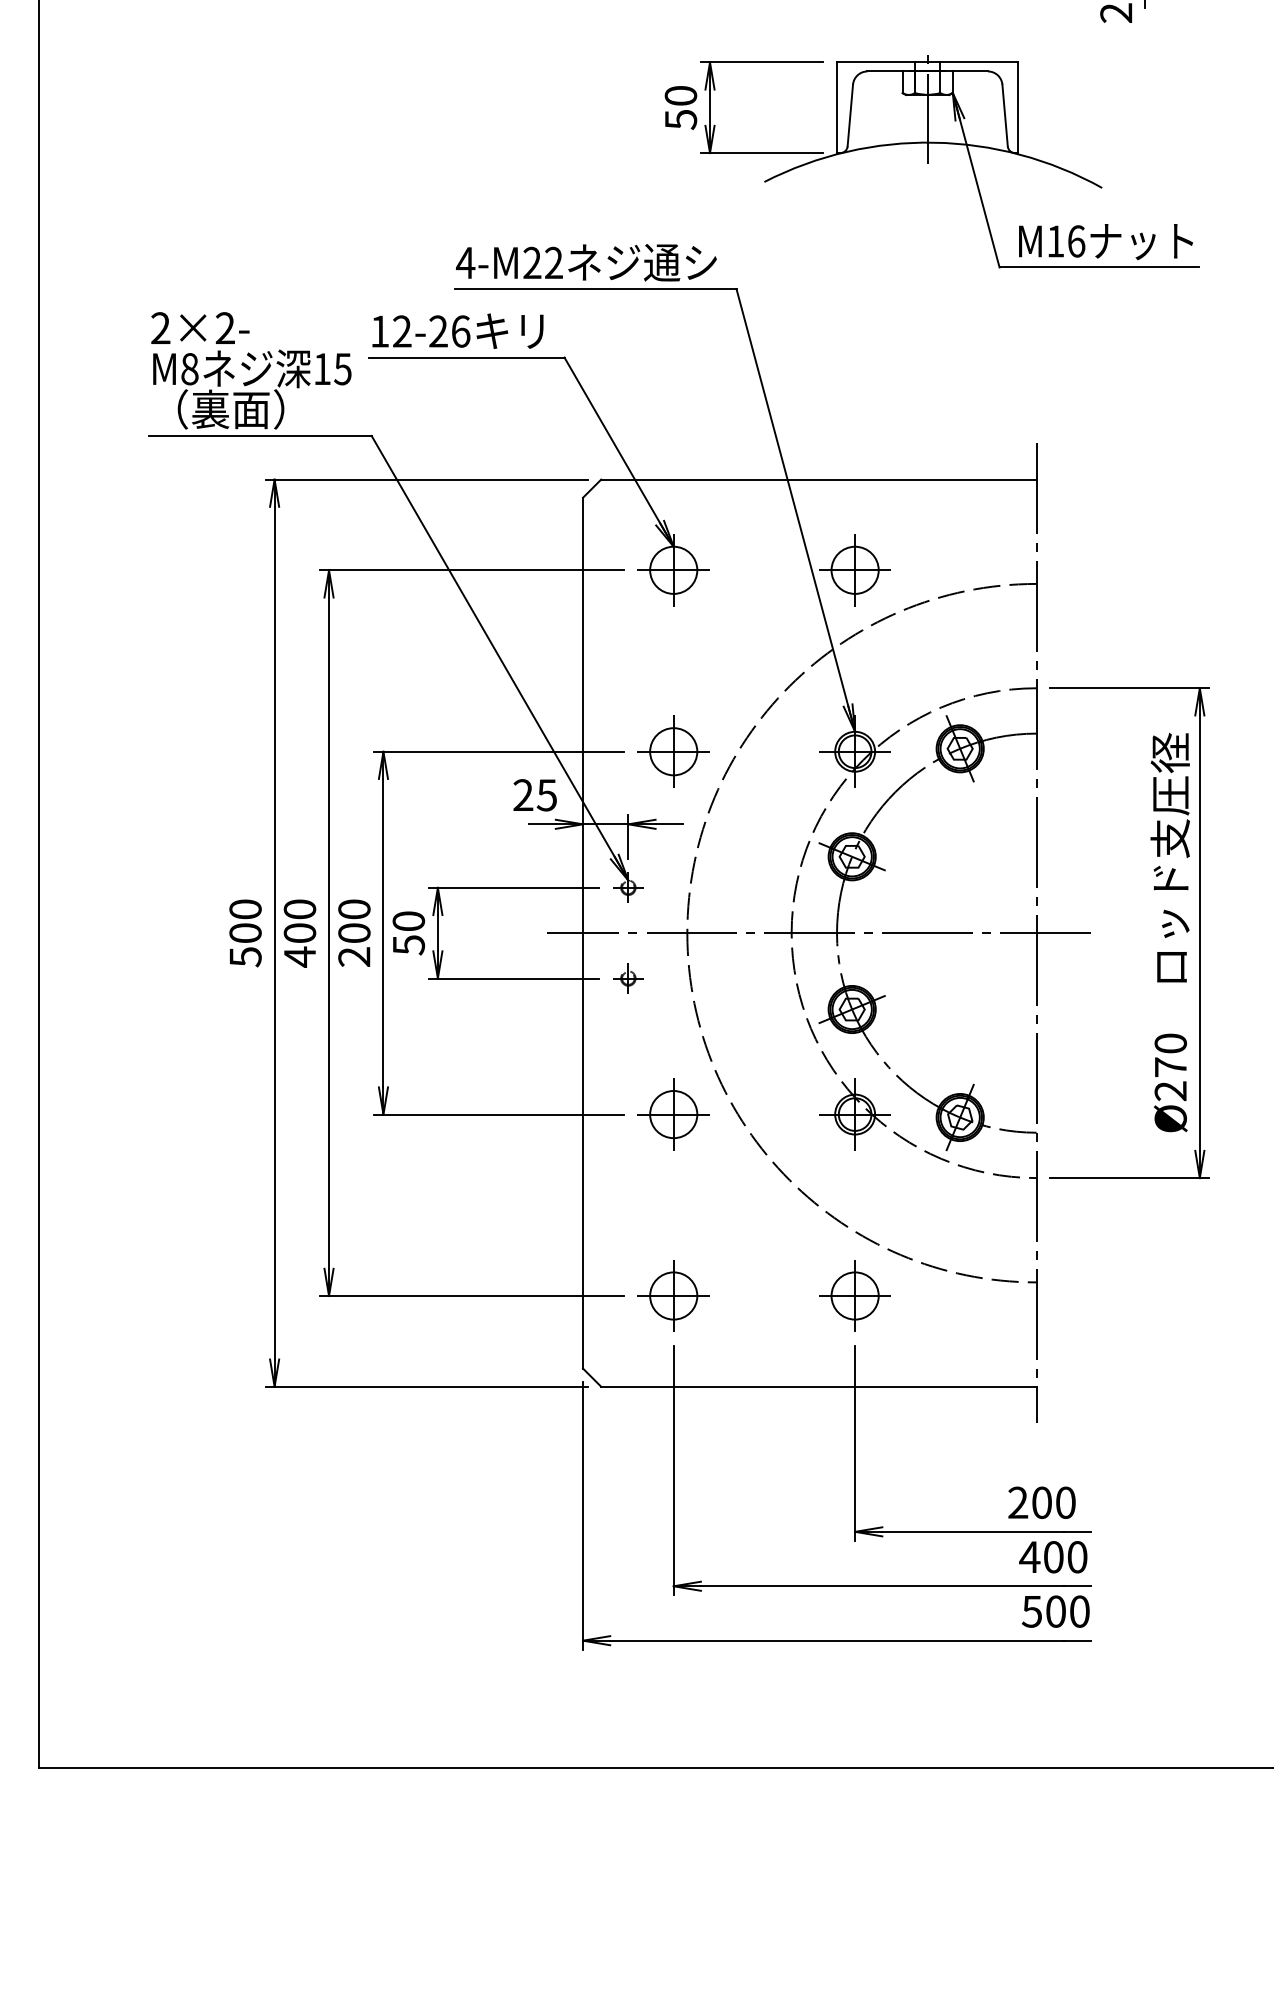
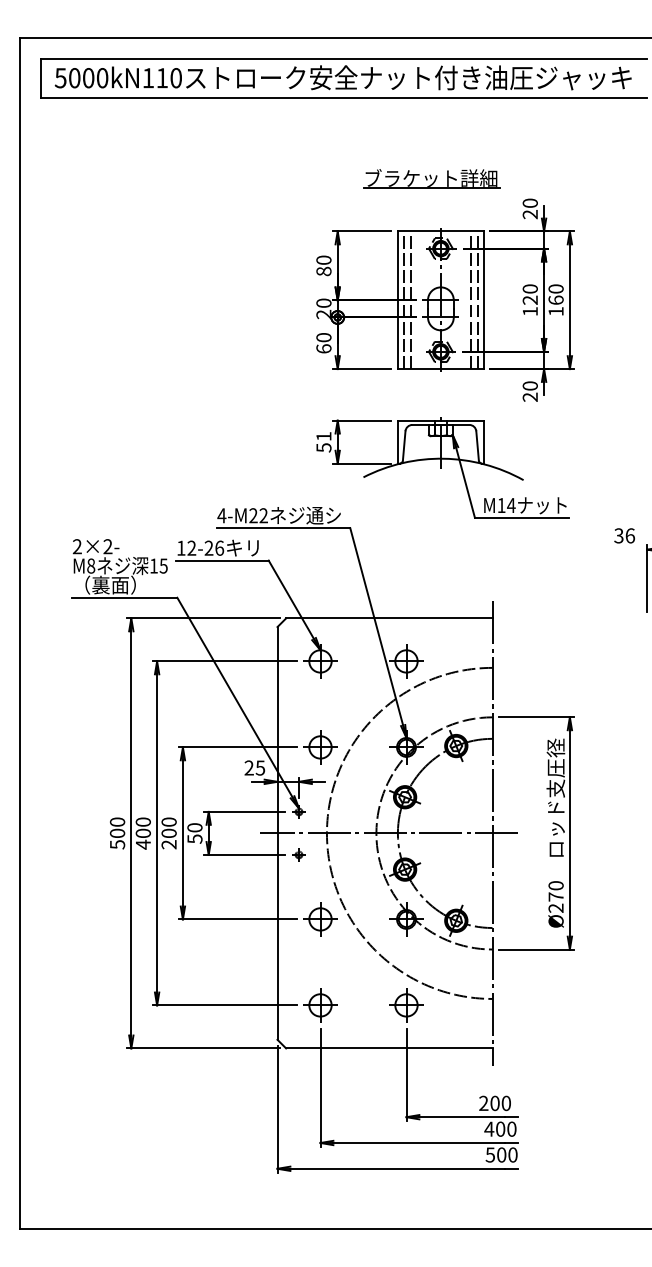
text: (680, 95) -> (323, 436), 50 -> 51
text: (1076, 241) -> (511, 505), M16 -> M14

